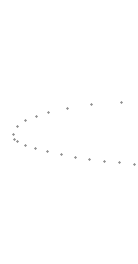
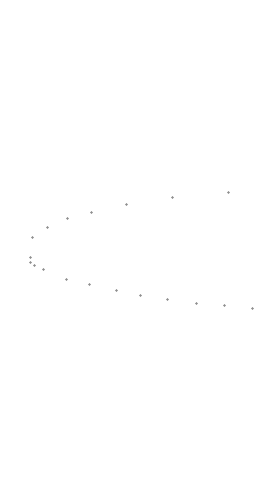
part: (19, 139) -> (36, 262), size x0.6

